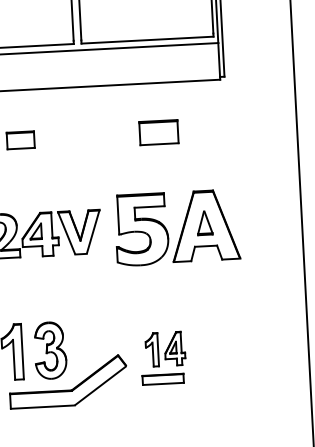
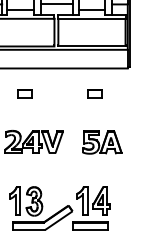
part: (157, 132) -> (94, 93), size x0.71
part: (178, 227) -> (102, 142), size x0.62
part: (163, 358) -> (91, 208), size x1.67

